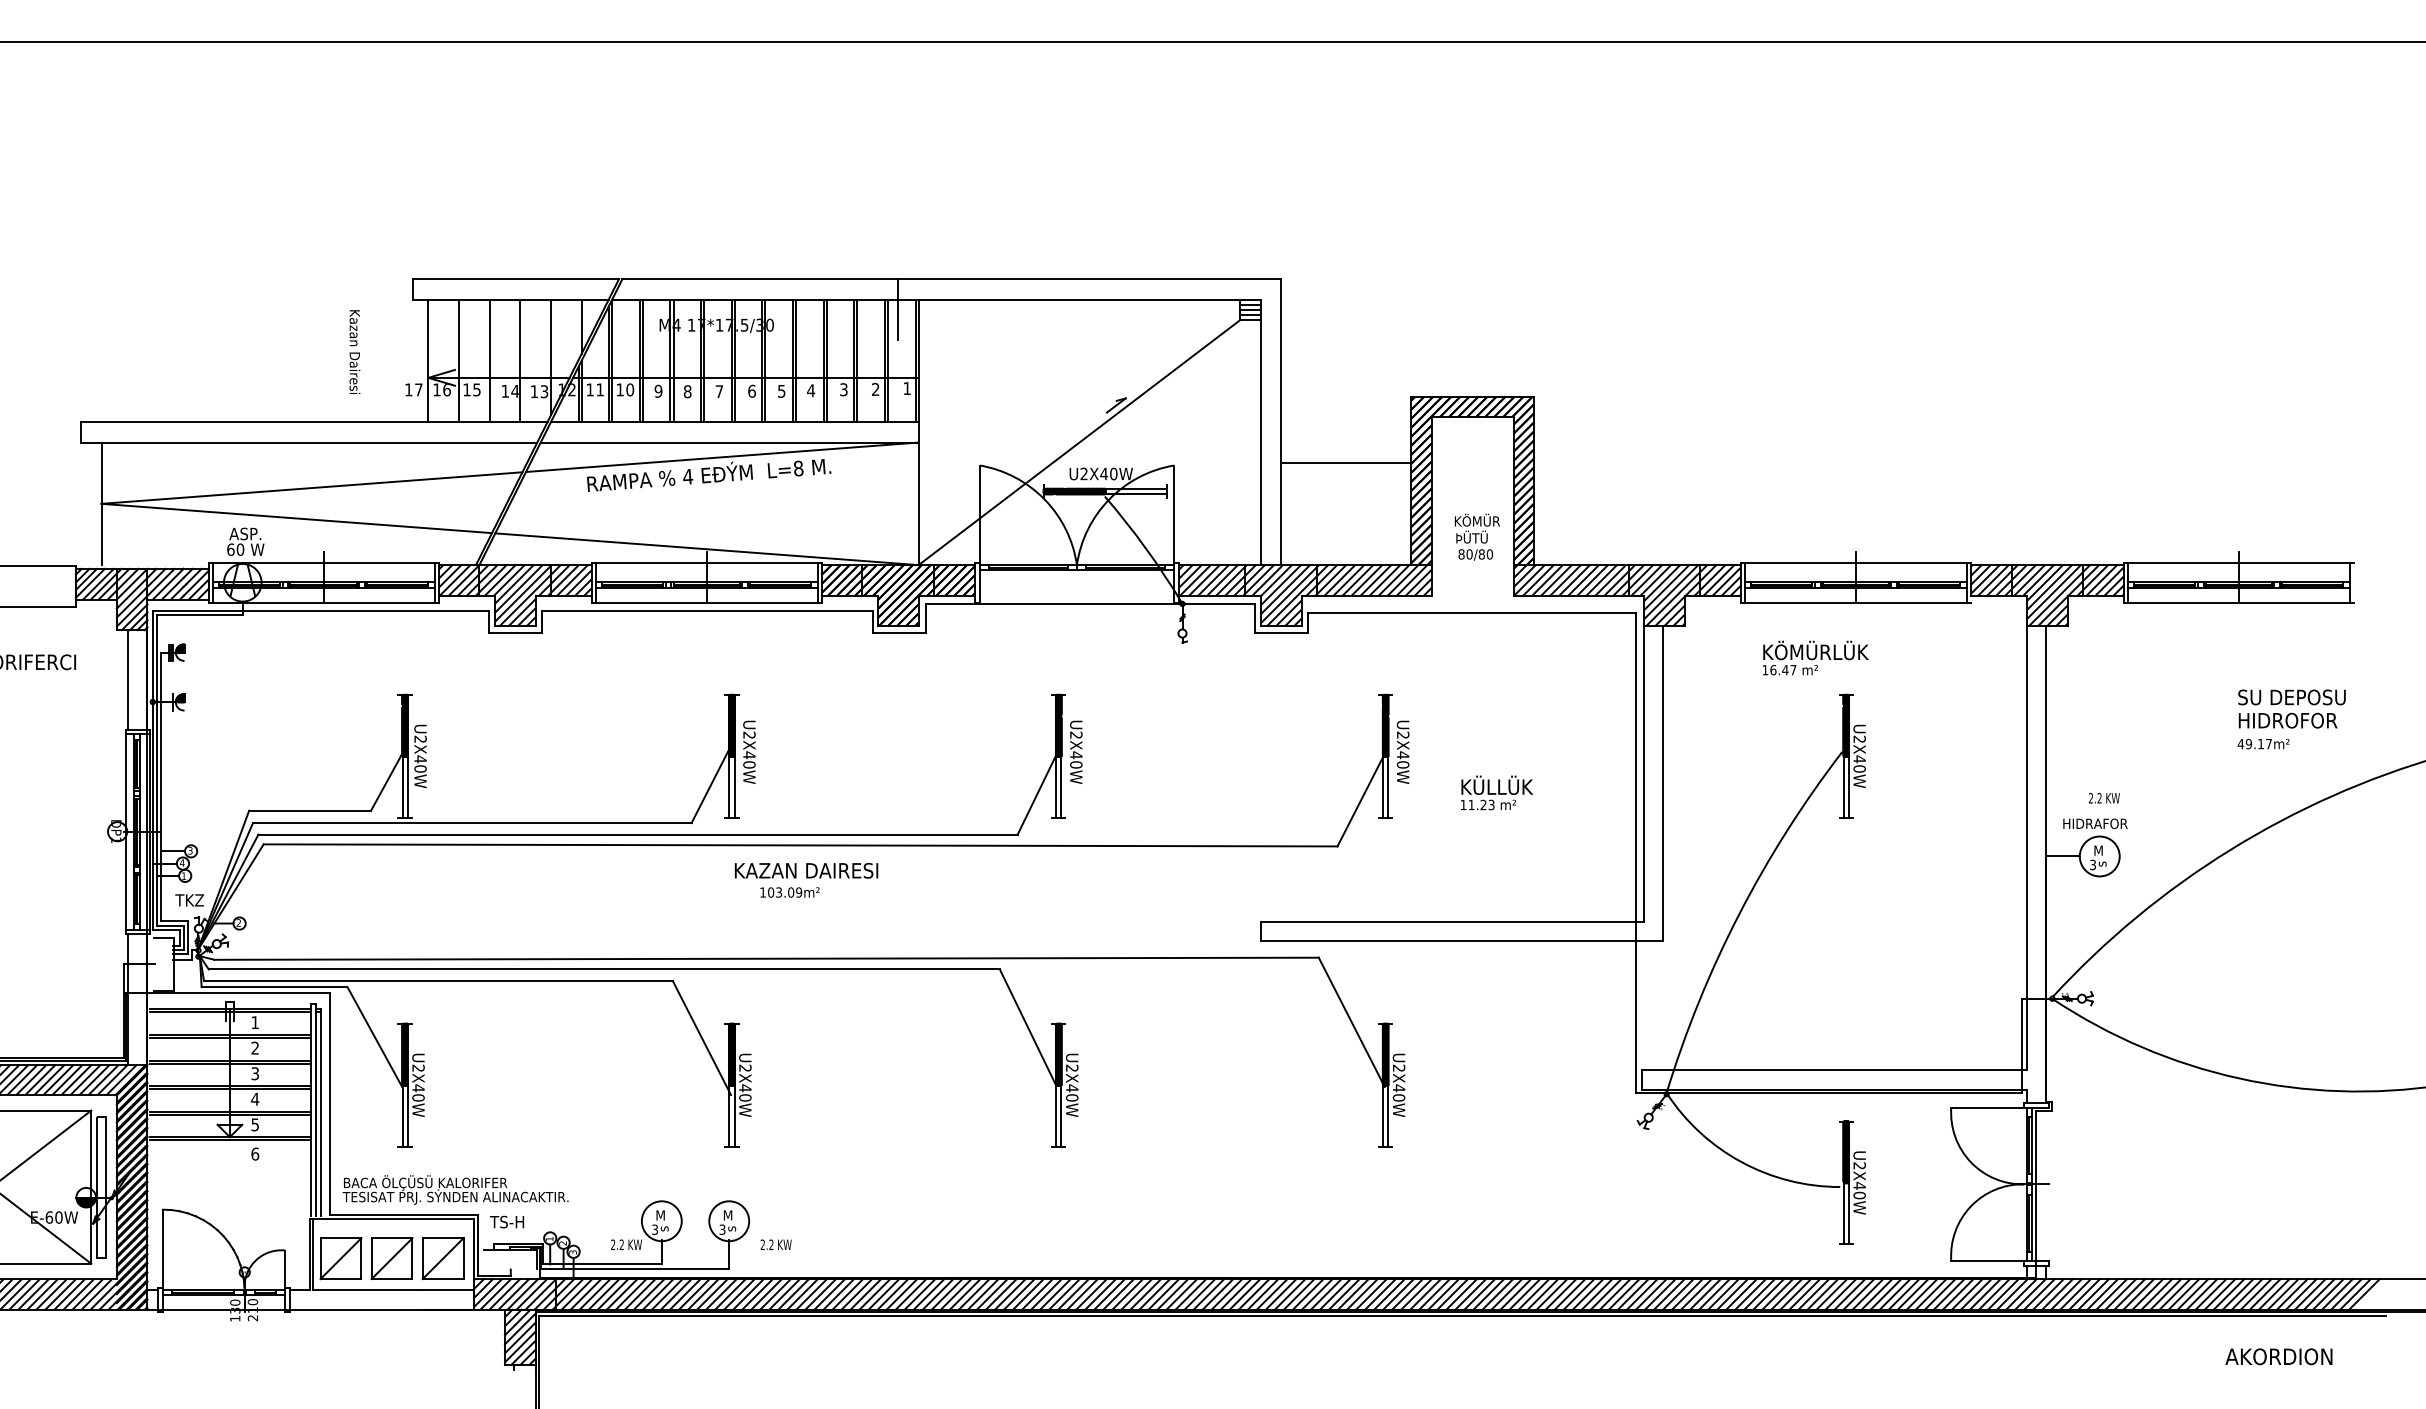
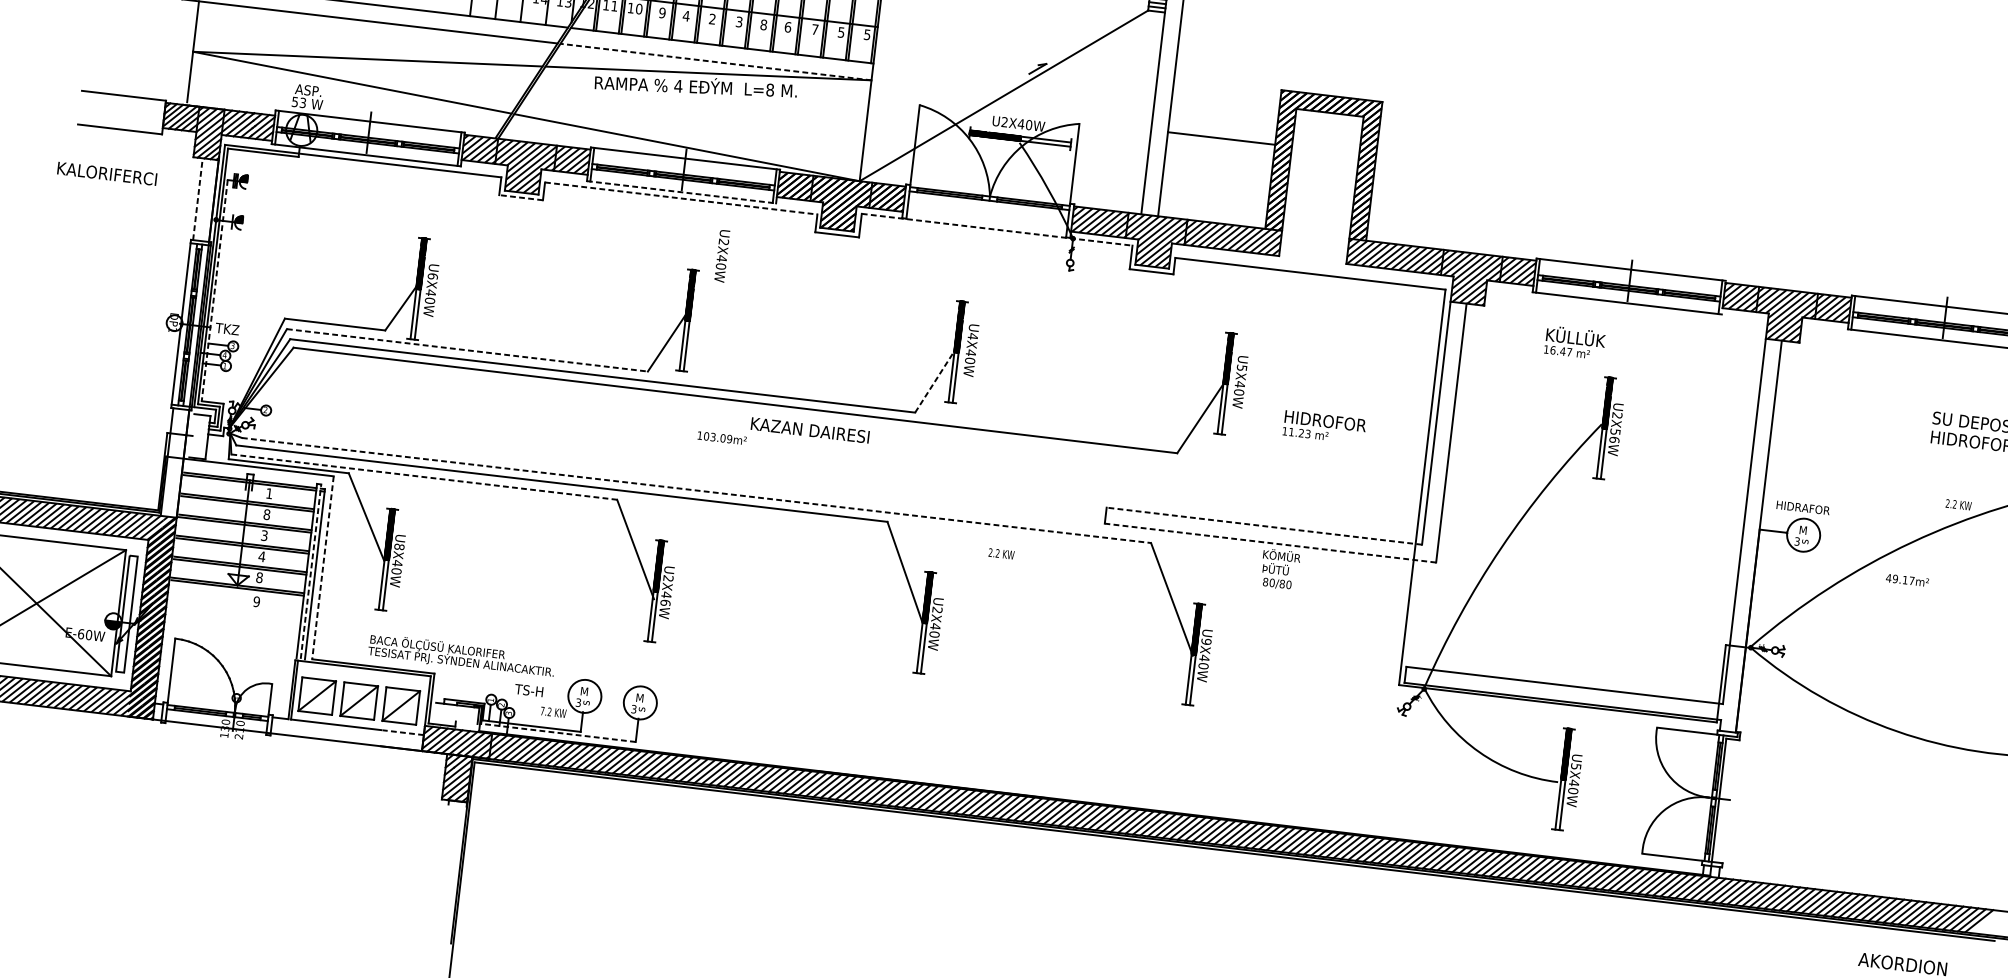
text: (906, 388) -> (866, 34), 1 -> 5
text: (843, 389) -> (814, 29), 3 -> 7
text: (875, 389) -> (841, 32), 2 -> 5
text: (751, 390) -> (739, 21), 6 -> 3
text: (781, 390) -> (763, 24), 5 -> 8
text: (811, 390) -> (788, 27), 4 -> 6
text: (687, 391) -> (686, 15), 8 -> 4
text: (719, 391) -> (712, 19), 7 -> 2
line: (729, 442) -> (715, 62), solid -> dashed
text: (1476, 536) -> (1279, 568), moved
text: (235, 549) -> (298, 102), 60 -> 53
line: (706, 603) -> (681, 192), solid -> dashed
line: (1090, 603) -> (997, 229), solid -> dashed
line: (707, 610) -> (681, 198), solid -> dashed
line: (515, 632) -> (521, 197), solid -> dashed
text: (1821, 650) -> (1594, 338), KÖMÜRLÜK -> KÜLLÜK
line: (128, 679) -> (198, 198), solid -> dashed
text: (1402, 734) -> (1241, 367), U2X40W -> U5X40W
text: (1076, 735) -> (973, 336), U2X40W -> U4X40W
text: (420, 739) -> (432, 276), U2X40W -> U6X40W
text: (2263, 743) -> (1907, 579), moved
text: (749, 751) -> (722, 255), moved
text: (1859, 763) -> (1614, 435), U2X40W -> U2X56W
text: (1511, 784) -> (1326, 419), KÜLLÜK -> HIDROFOR
line: (161, 787) -> (215, 291), solid -> dashed
line: (1036, 795) -> (934, 382), solid -> dashed
text: (2104, 798) -> (1958, 505), moved
line: (472, 823) -> (467, 350), solid -> dashed
text: (806, 870) -> (810, 430), moved
text: (189, 900) -> (227, 329), moved
line: (1452, 921) -> (1264, 526), solid -> dashed
line: (1461, 941) -> (1270, 543), solid -> dashed
line: (767, 958) -> (697, 490), solid -> dashed
line: (438, 981) -> (424, 477), solid -> dashed
text: (255, 1047) -> (267, 514), 2 -> 8
text: (1398, 1067) -> (1206, 641), U2X40W -> U9X40W
text: (418, 1068) -> (399, 547), U2X40W -> U8X40W
text: (745, 1097) -> (665, 602), U2X40W -> U2X46W
line: (329, 1104) -> (322, 568), solid -> dashed
line: (316, 1110) -> (311, 571), solid -> dashed
text: (255, 1124) -> (259, 577), 5 -> 8
text: (255, 1153) -> (257, 601), 6 -> 9
text: (1859, 1165) -> (1576, 766), U2X40W -> U5X40W
text: (455, 1189) -> (461, 655), moved
text: (507, 1221) -> (529, 690), moved
text: (613, 1244) -> (542, 710), 2.2 -> 7.2
text: (775, 1244) -> (1001, 553), moved
line: (635, 1268) -> (558, 732), solid -> dashed
line: (448, 1290) -> (402, 732), solid -> dashed

